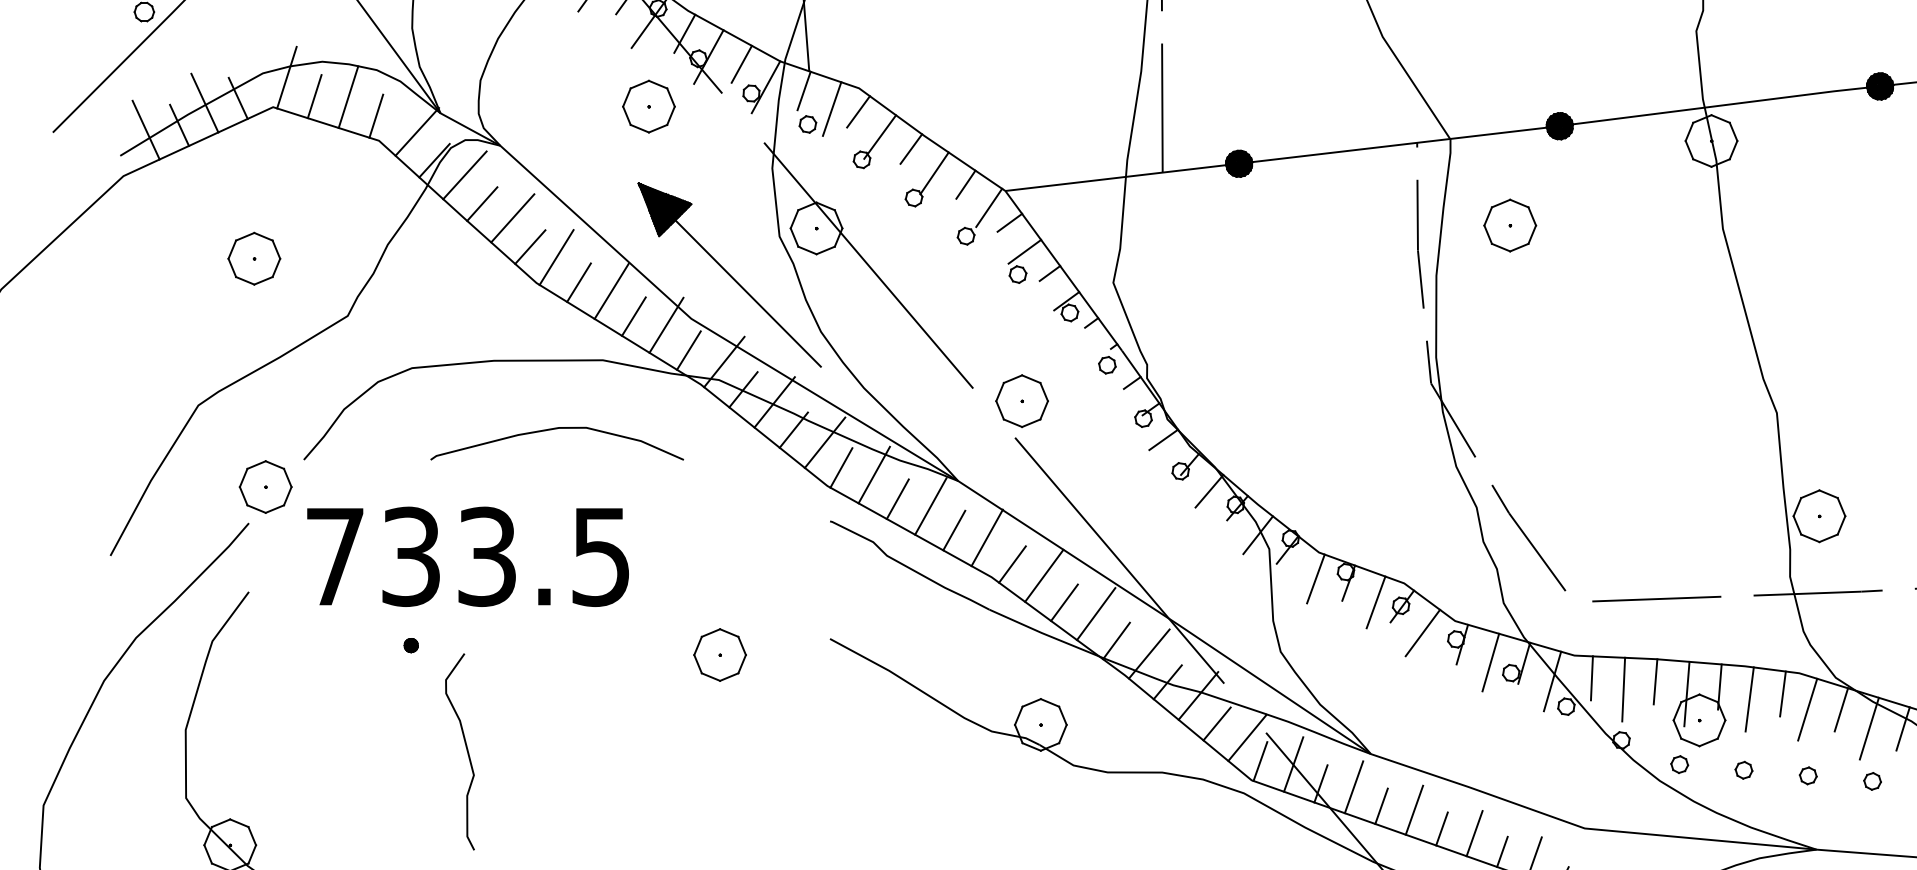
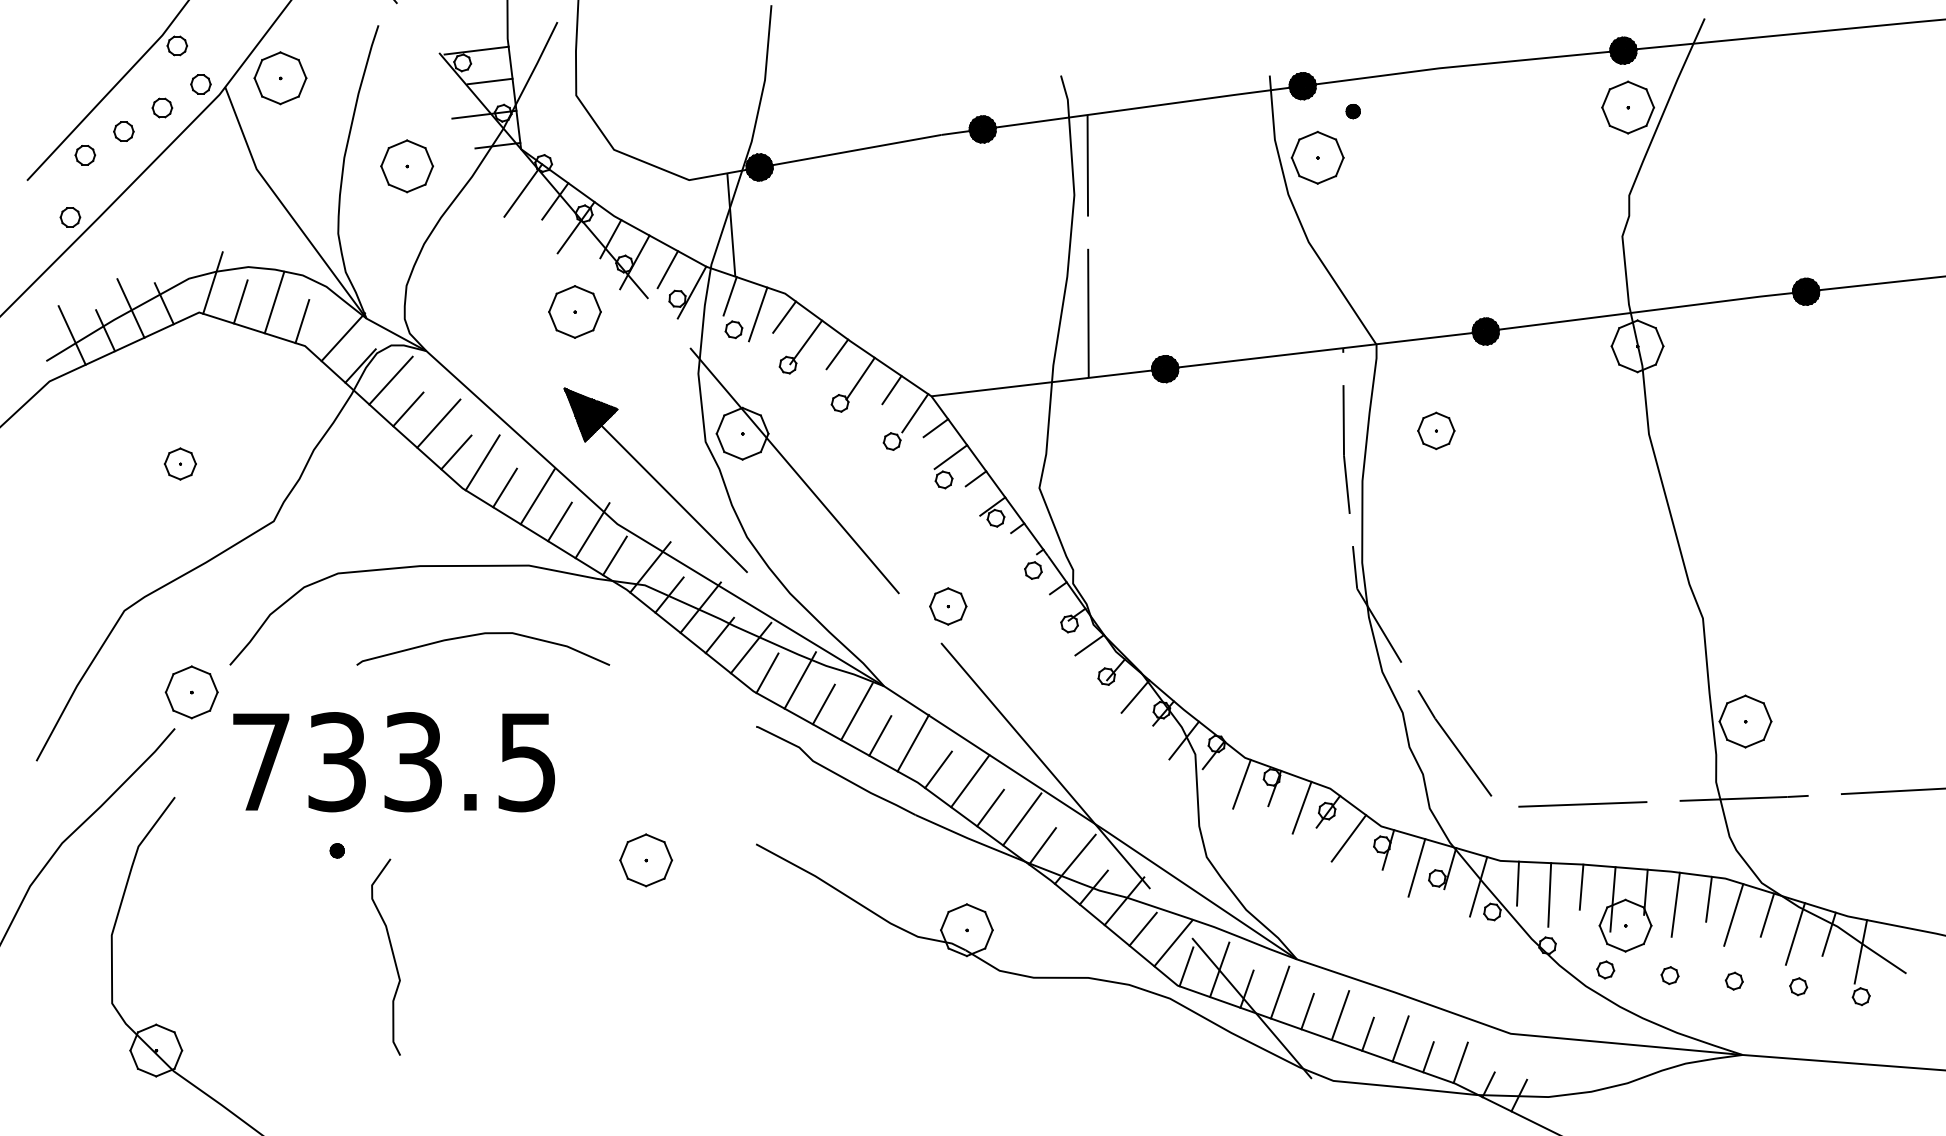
part: (1510, 225) -> (1436, 430), size x0.7
part: (254, 258) -> (180, 463), size x0.6
part: (1022, 401) -> (948, 606), size x0.7

